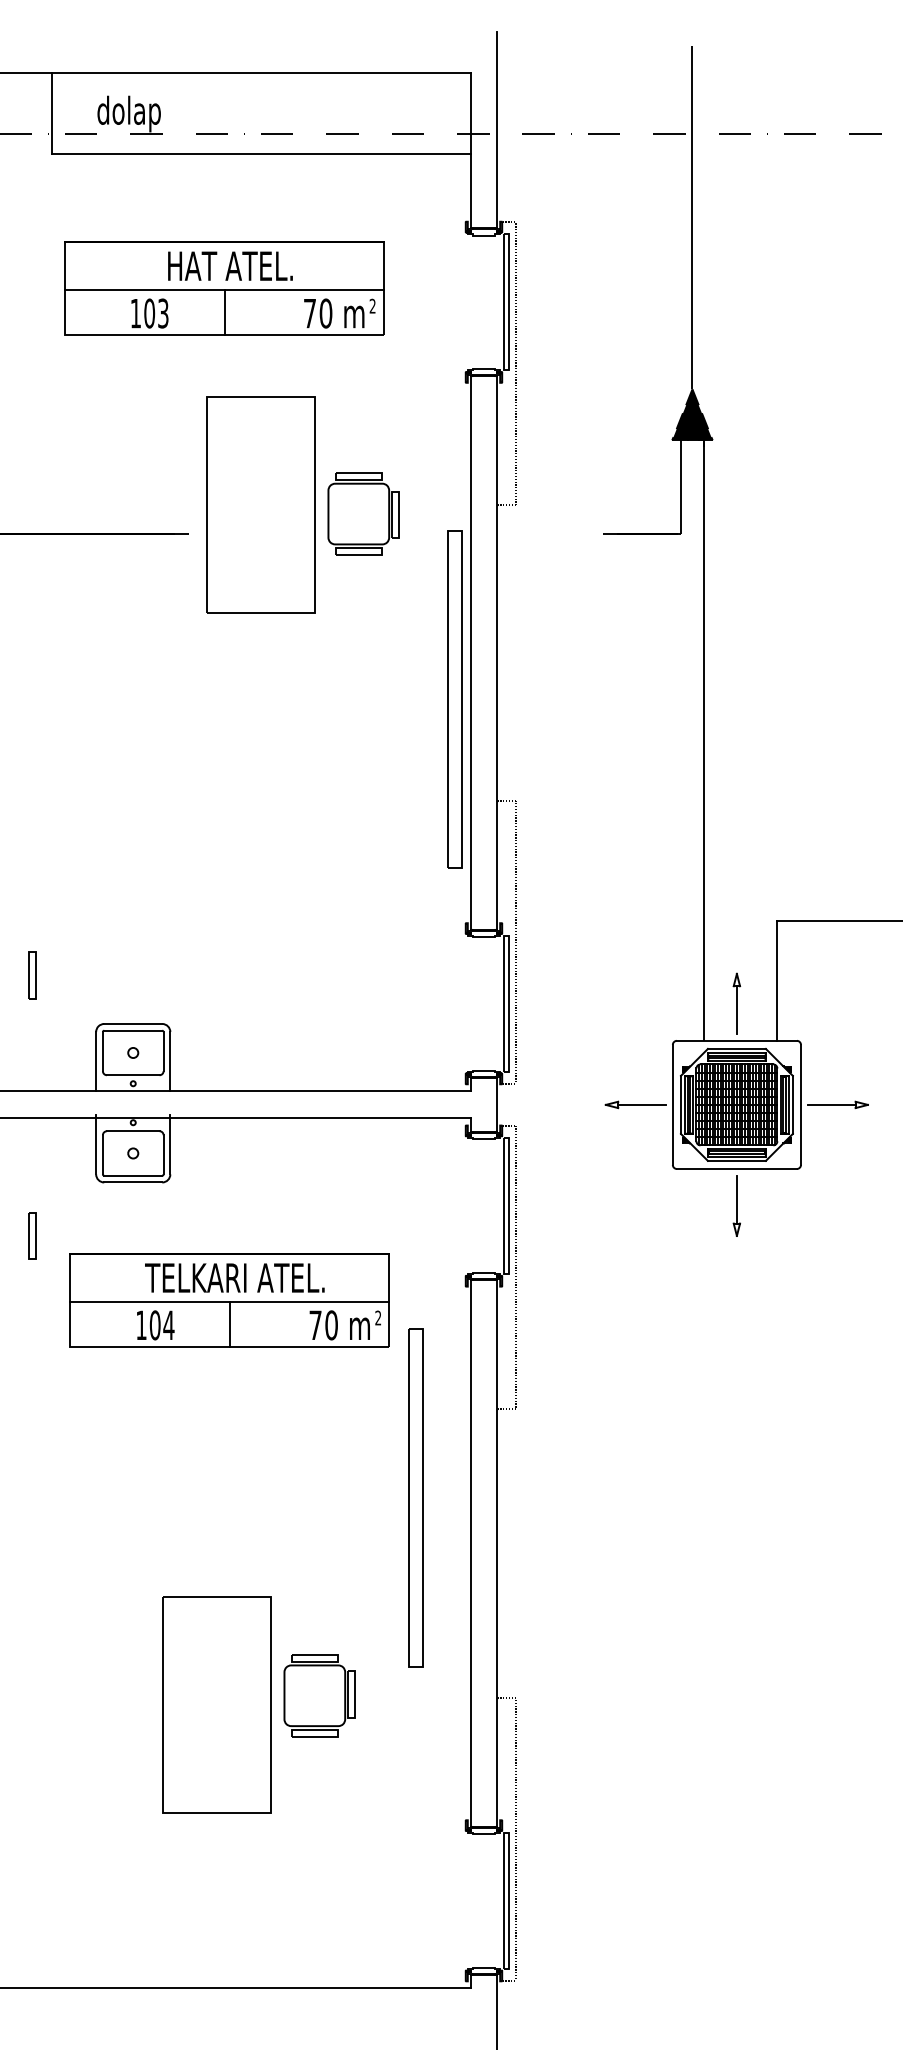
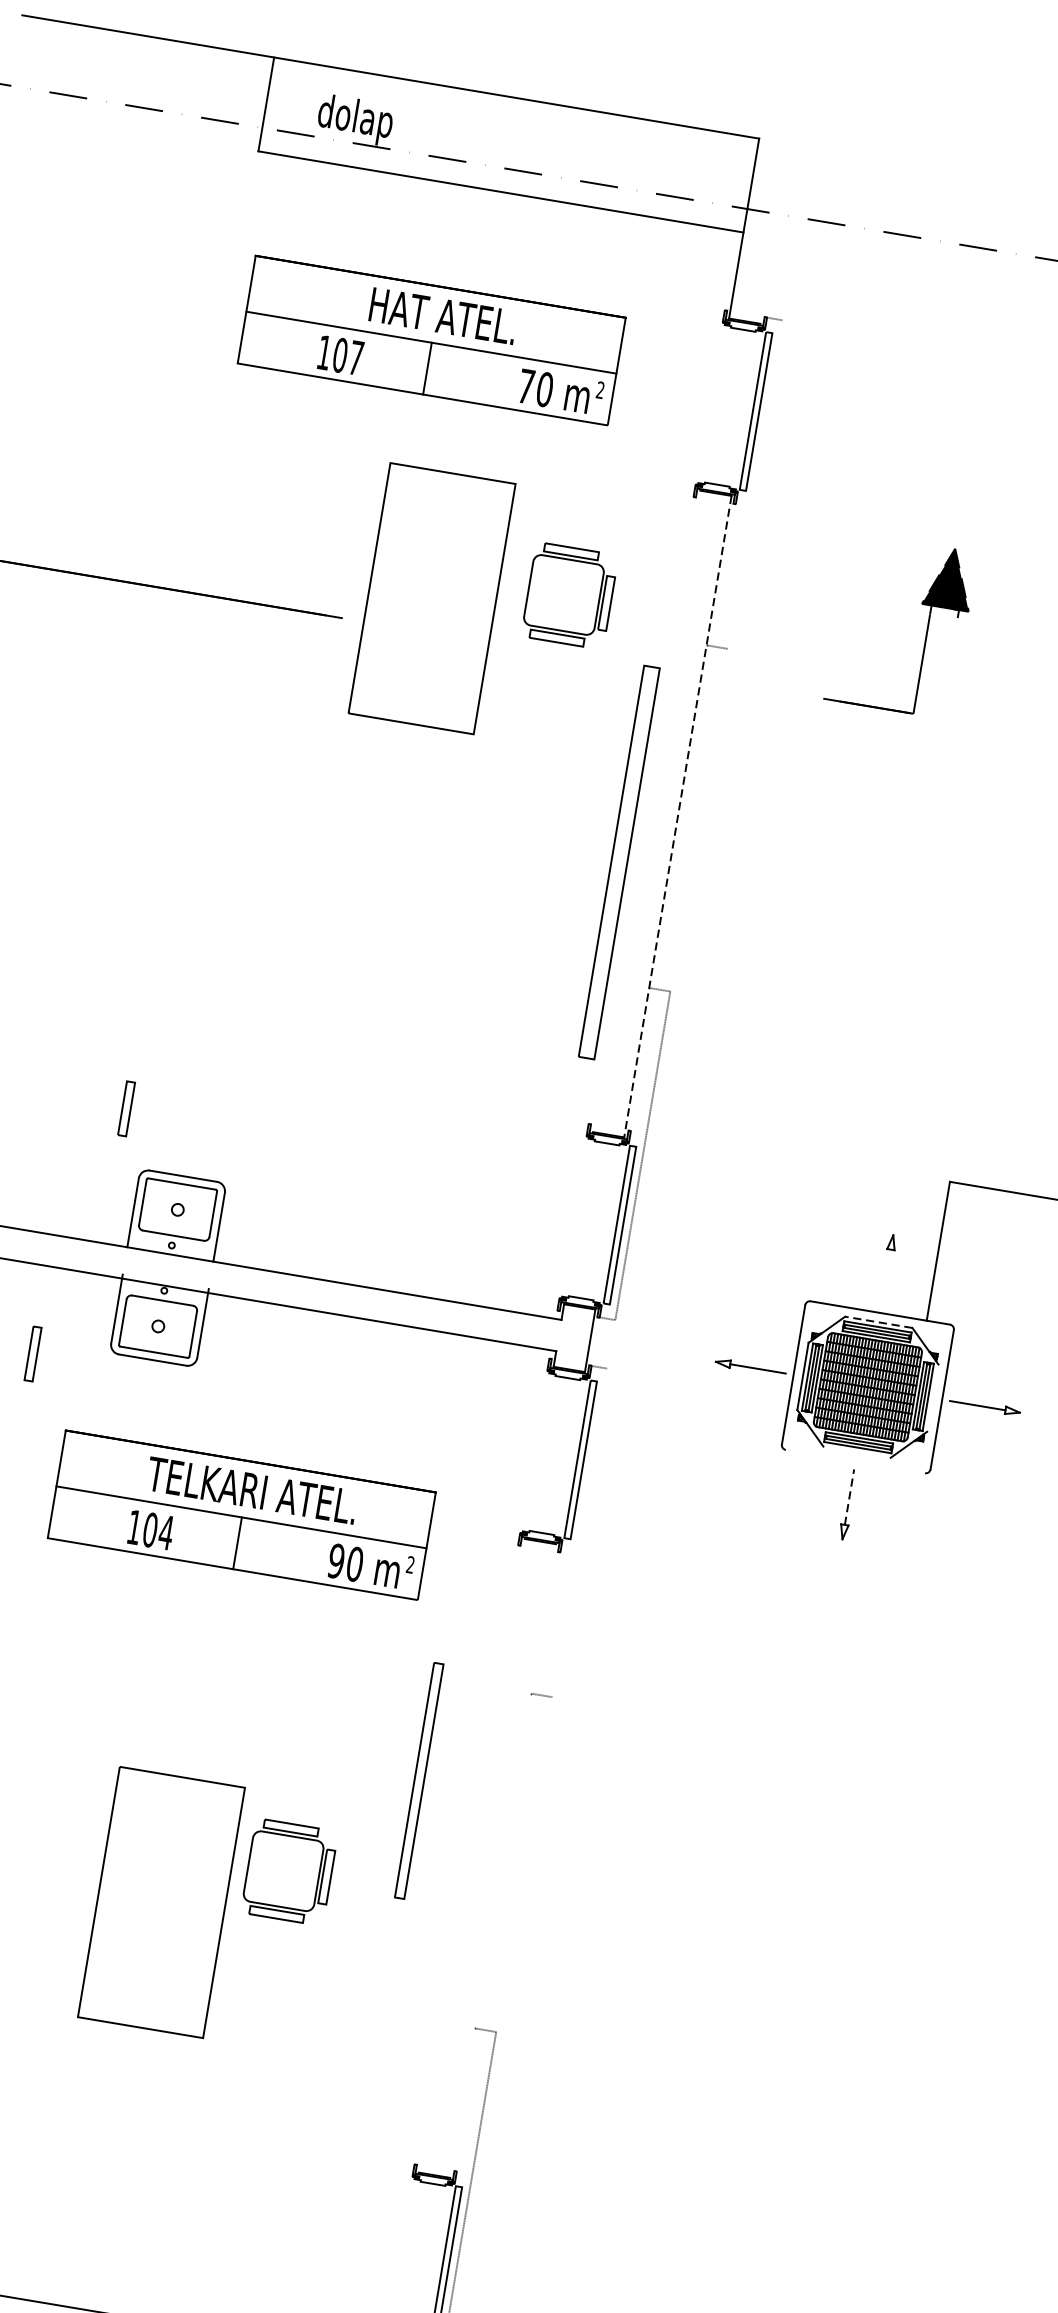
line: (497, 130) -> (779, 210), removed
line: (692, 217) -> (988, 349), removed
text: (163, 313) -> (356, 358), 103 -> 107
line: (515, 363) -> (755, 484), removed
part: (363, 513) -> (569, 595), moved
line: (470, 652) -> (646, 810), removed
line: (497, 653) -> (677, 817), solid -> dashed
line: (704, 733) -> (902, 950), removed
part: (32, 975) -> (127, 1108), moved
line: (736, 1010) -> (885, 1277), removed
line: (736, 1048) -> (878, 1321), solid -> dashed
line: (792, 1104) -> (932, 1397), removed
line: (736, 1160) -> (856, 1451), removed
line: (736, 1168) -> (855, 1460), removed
line: (736, 1199) -> (849, 1496), solid -> dashed
part: (32, 1235) -> (33, 1353), moved
line: (515, 1267) -> (579, 1532), removed
text: (315, 1325) -> (336, 1561), 70 -> 90
part: (415, 1497) -> (418, 1780), size x0.6
line: (470, 1553) -> (471, 1855), removed
line: (497, 1553) -> (503, 1861), removed
part: (319, 1695) -> (289, 1871), moved
part: (216, 1704) -> (161, 1901), moved

